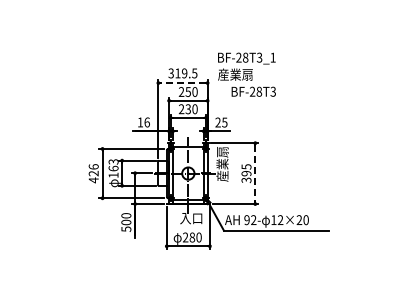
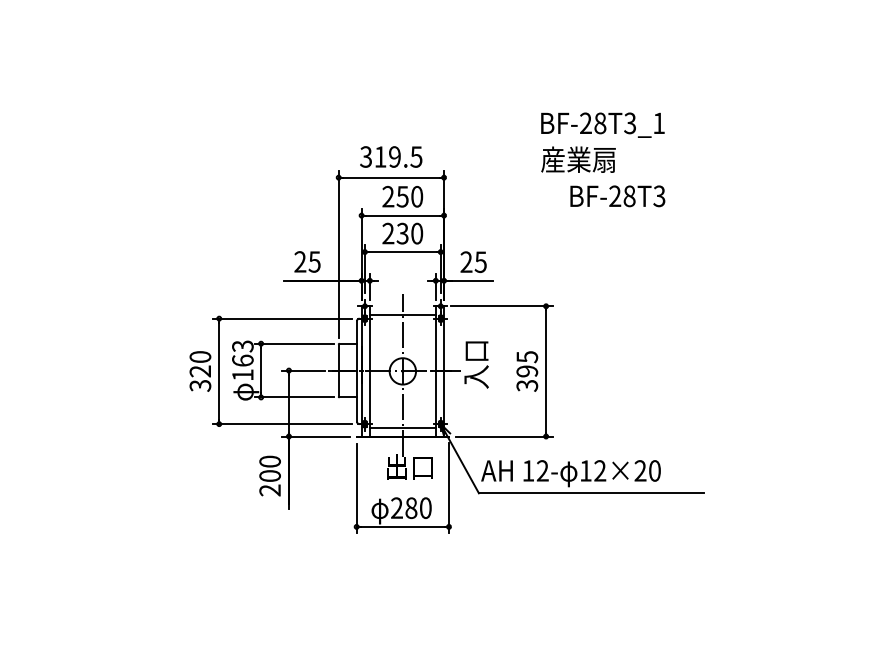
text: (246, 74) -> (602, 159), moved
line: (183, 83) -> (392, 178), dashed -> solid
text: (143, 122) -> (306, 262), 16 -> 25
text: (222, 164) -> (475, 351), 産業扇 -> 入口
text: (93, 173) -> (199, 371), 426 -> 320
line: (255, 173) -> (546, 371), dashed -> solid
text: (191, 218) -> (409, 467), 入口 -> 出口
text: (246, 220) -> (527, 471), 92- -> 12-
text: (126, 228) -> (270, 488), 500 -> 200

